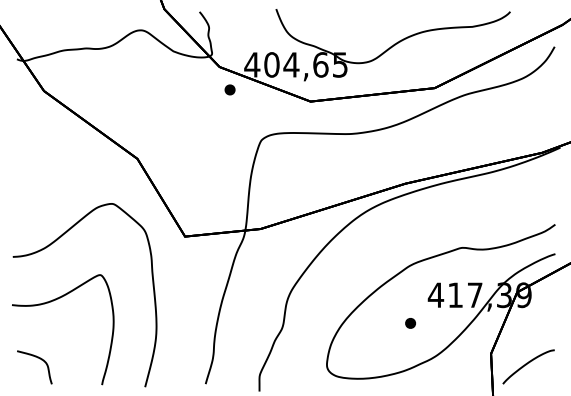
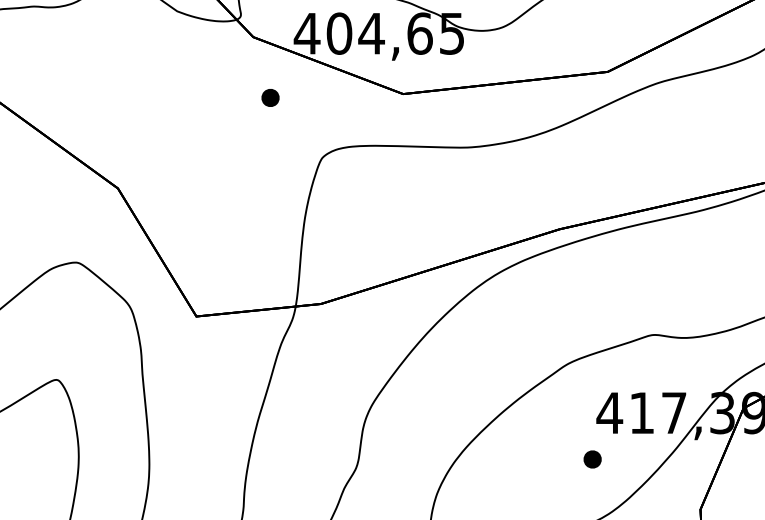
part: (229, 89) -> (269, 97), moved
part: (410, 323) -> (592, 459), moved

